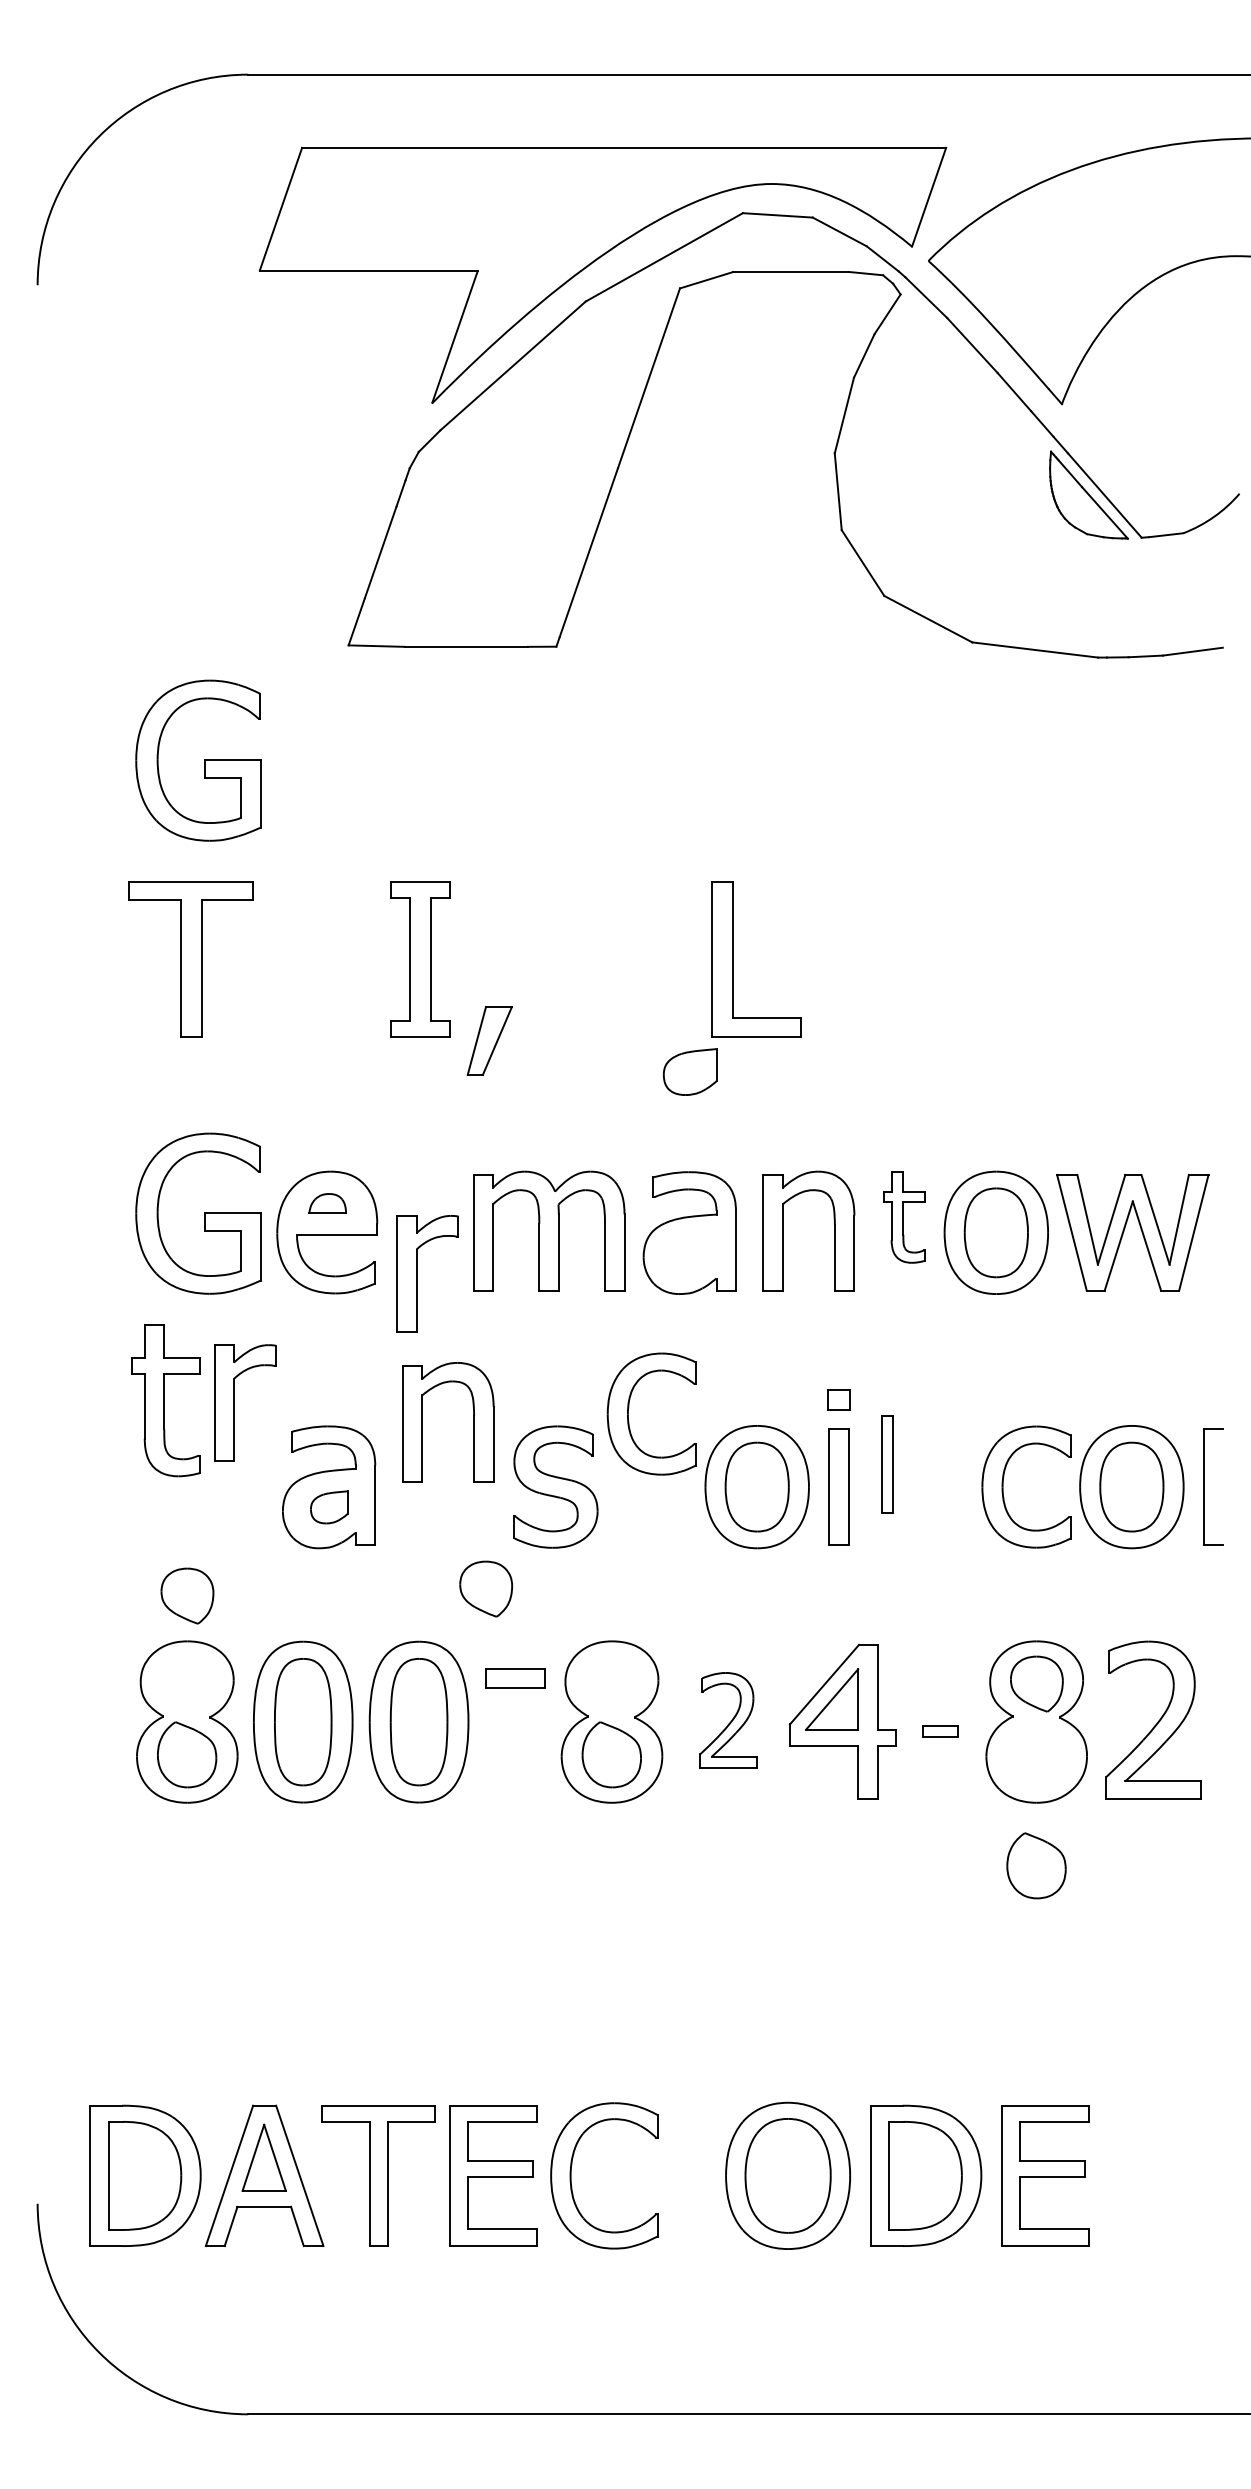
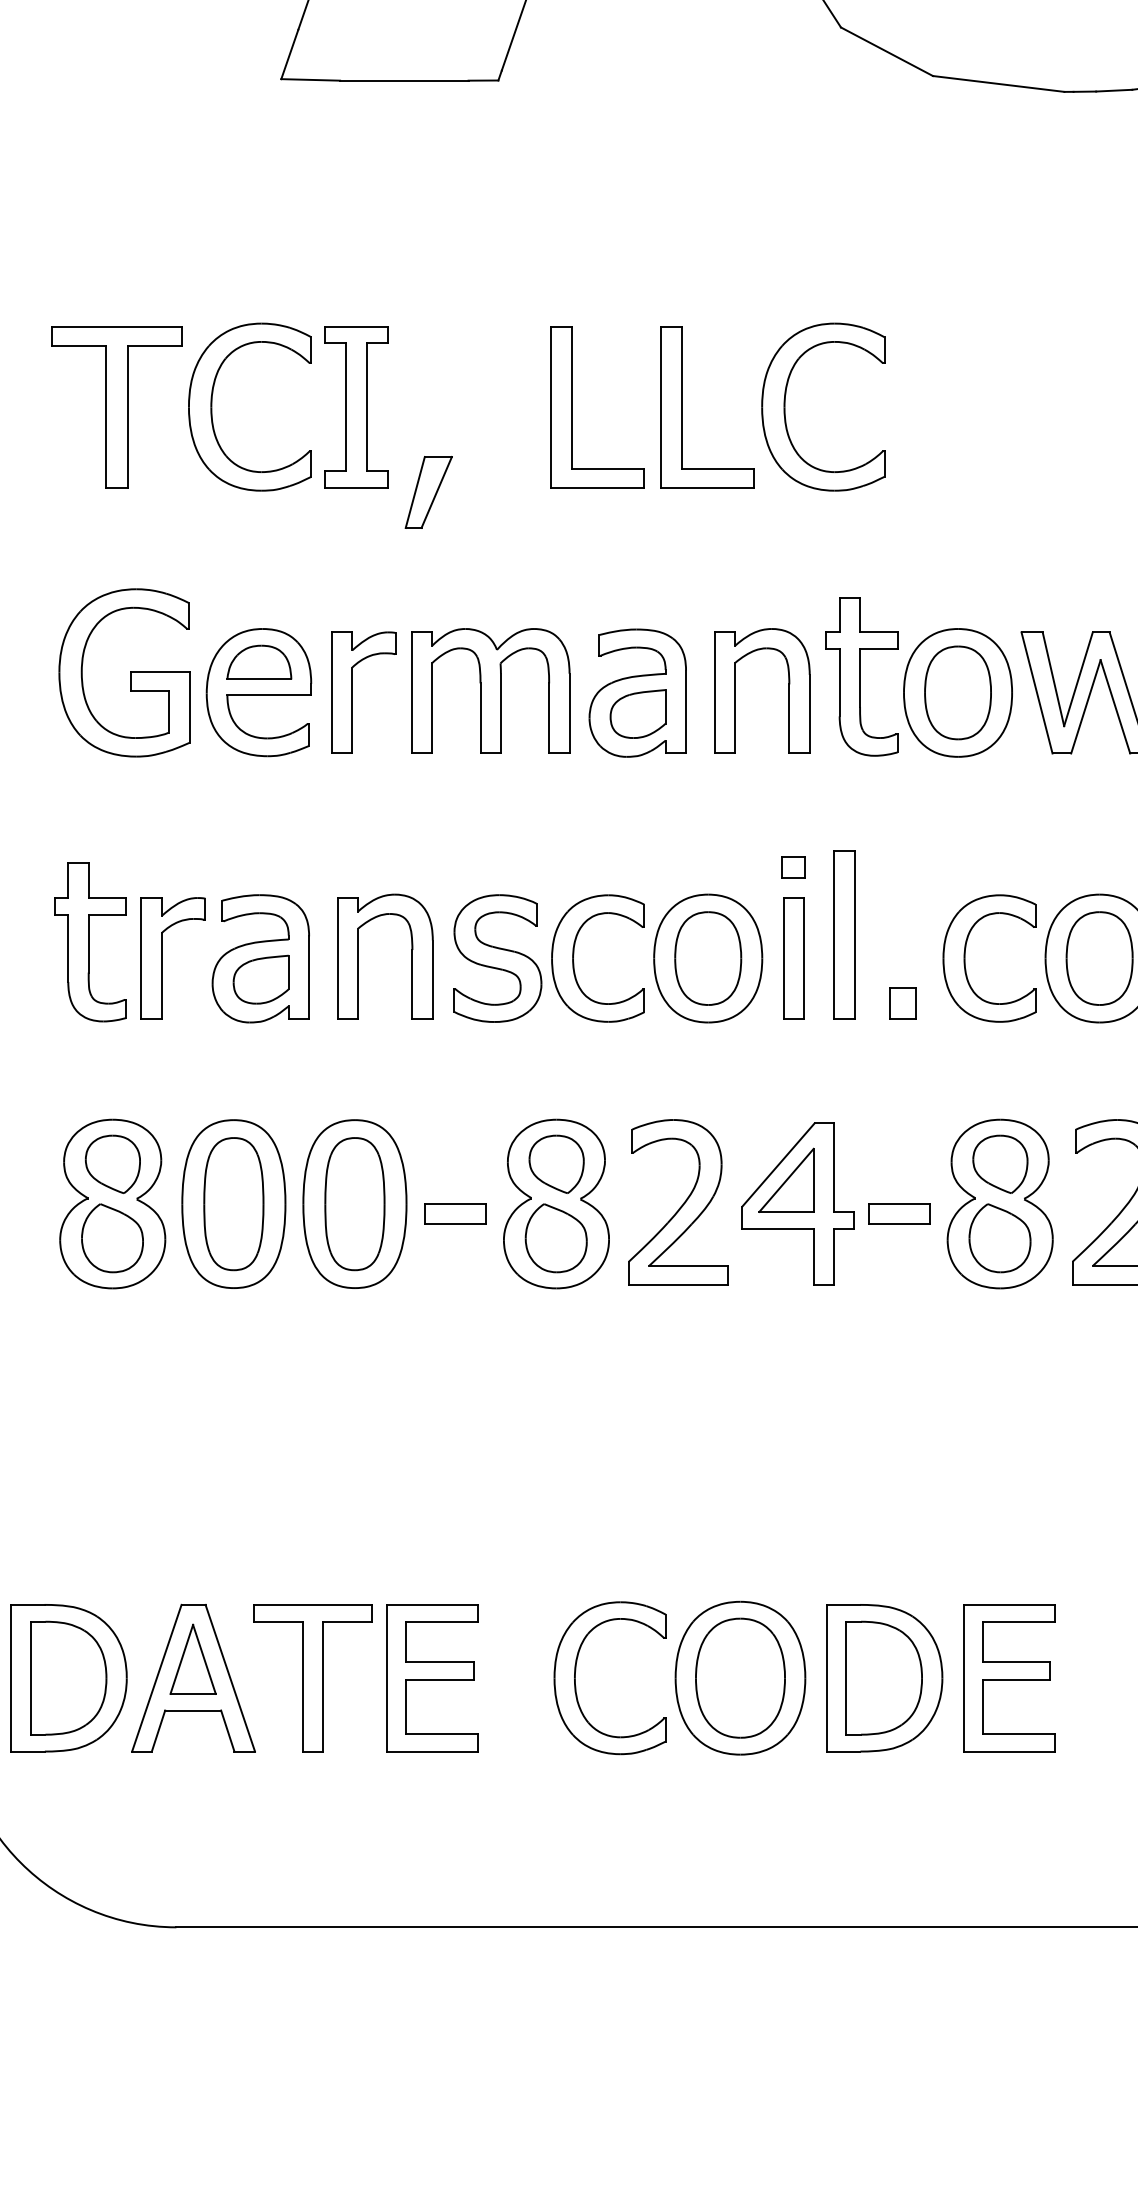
part: (198, 760) -> (124, 199), removed
part: (282, 959) -> (212, 407), added
part: (627, 959) -> (572, 407), added
part: (831, 959) -> (785, 407), added
part: (689, 1071) -> (637, 713), moved
part: (327, 1203) -> (259, 662), size x1.67
part: (904, 1217) -> (862, 676), size x1.67
part: (417, 1273) -> (353, 692), moved
part: (165, 1400) -> (89, 942), moved
part: (234, 1402) -> (162, 957), moved
part: (629, 1407) -> (574, 951), moved
part: (473, 1422) -> (411, 956), moved
part: (887, 1464) -> (844, 934), size x1.67
part: (329, 1507) -> (261, 979), size x1.43
part: (943, 1530) -> (902, 1003), added
part: (486, 1588) -> (557, 1163), moved
part: (187, 1595) -> (112, 1163), moved
part: (515, 1678) -> (455, 1213), moved
part: (728, 1719) -> (678, 1201), size x1.67
part: (940, 1731) -> (899, 1213), size x1.67
part: (1036, 1865) -> (1000, 1237), moved
part: (571, 2175) -> (575, 1677), moved

